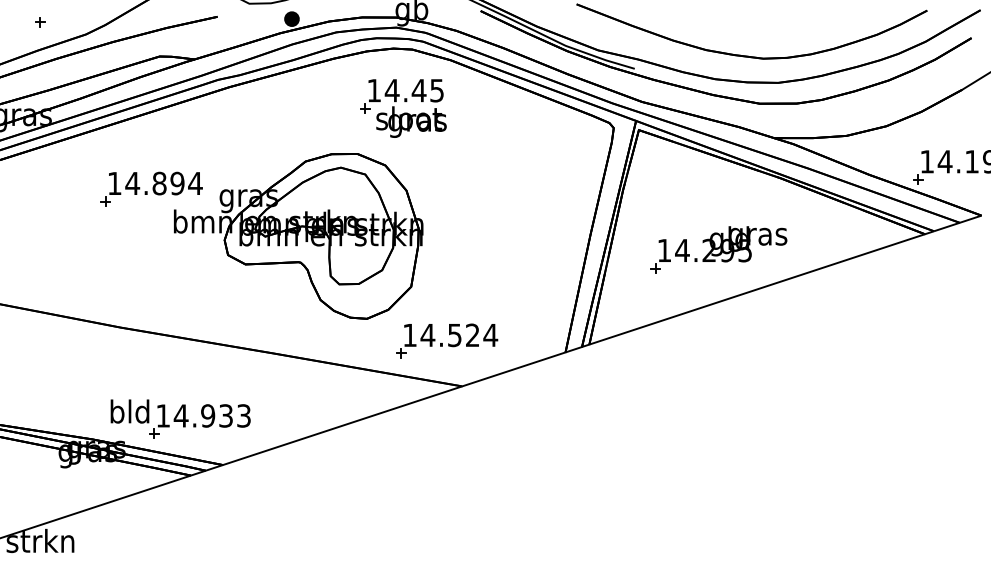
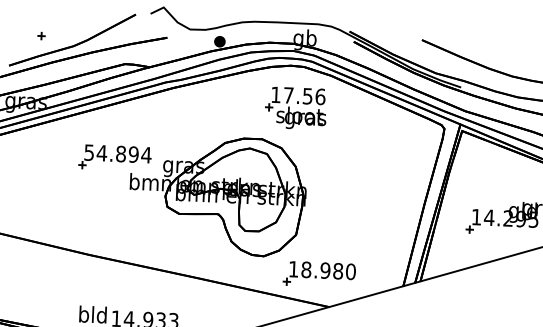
text: (414, 90) -> (304, 96), 14.45 -> 17.56
text: (114, 183) -> (89, 152), 14.894 -> 54.894
text: (459, 335) -> (328, 270), 14.524 -> 18.980

